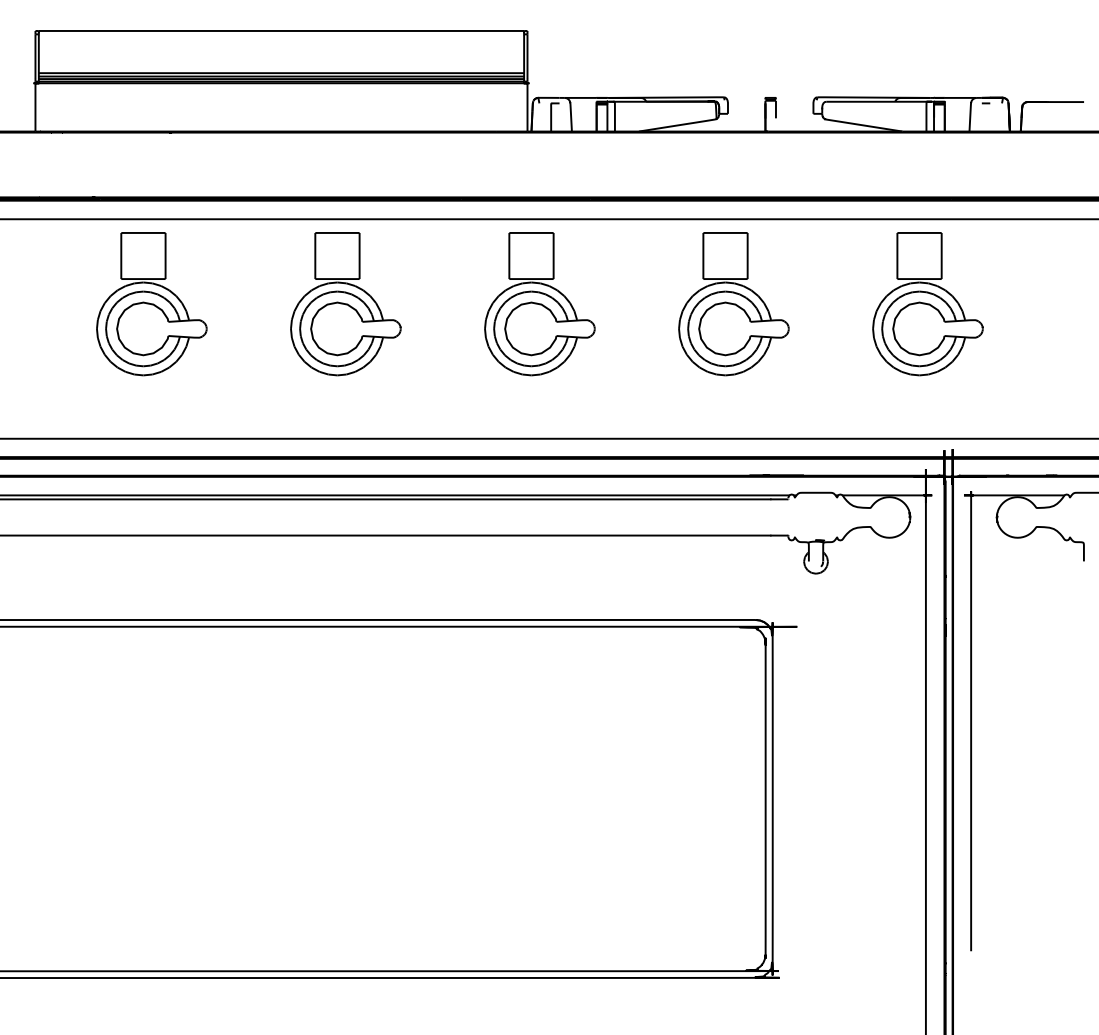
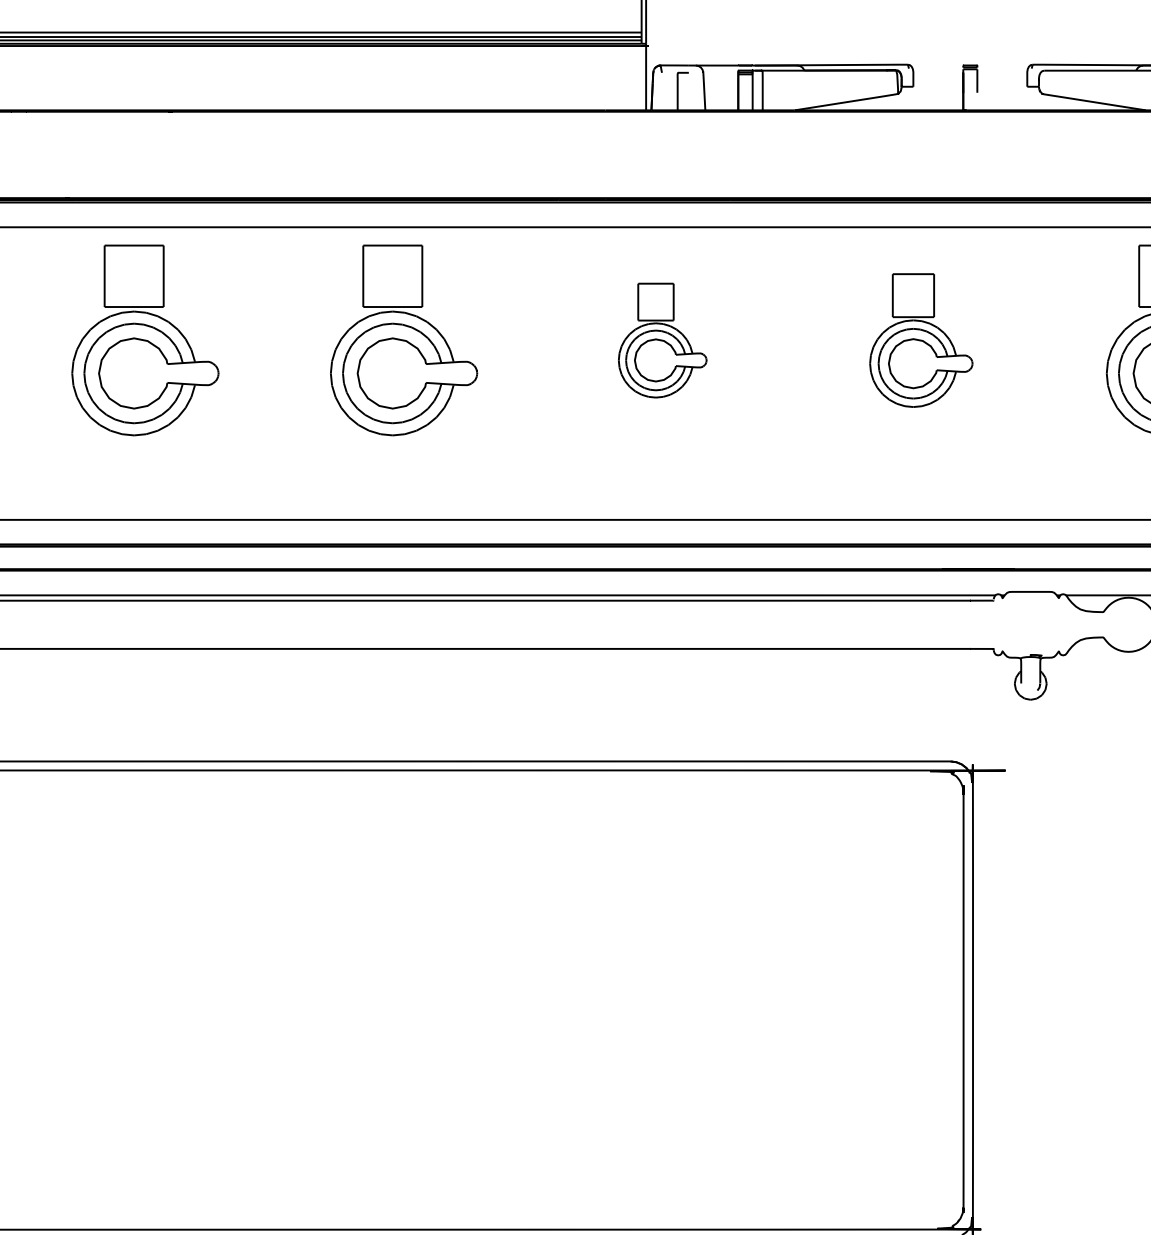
part: (539, 304) -> (662, 340), size x0.6
part: (733, 304) -> (920, 340), size x0.7

